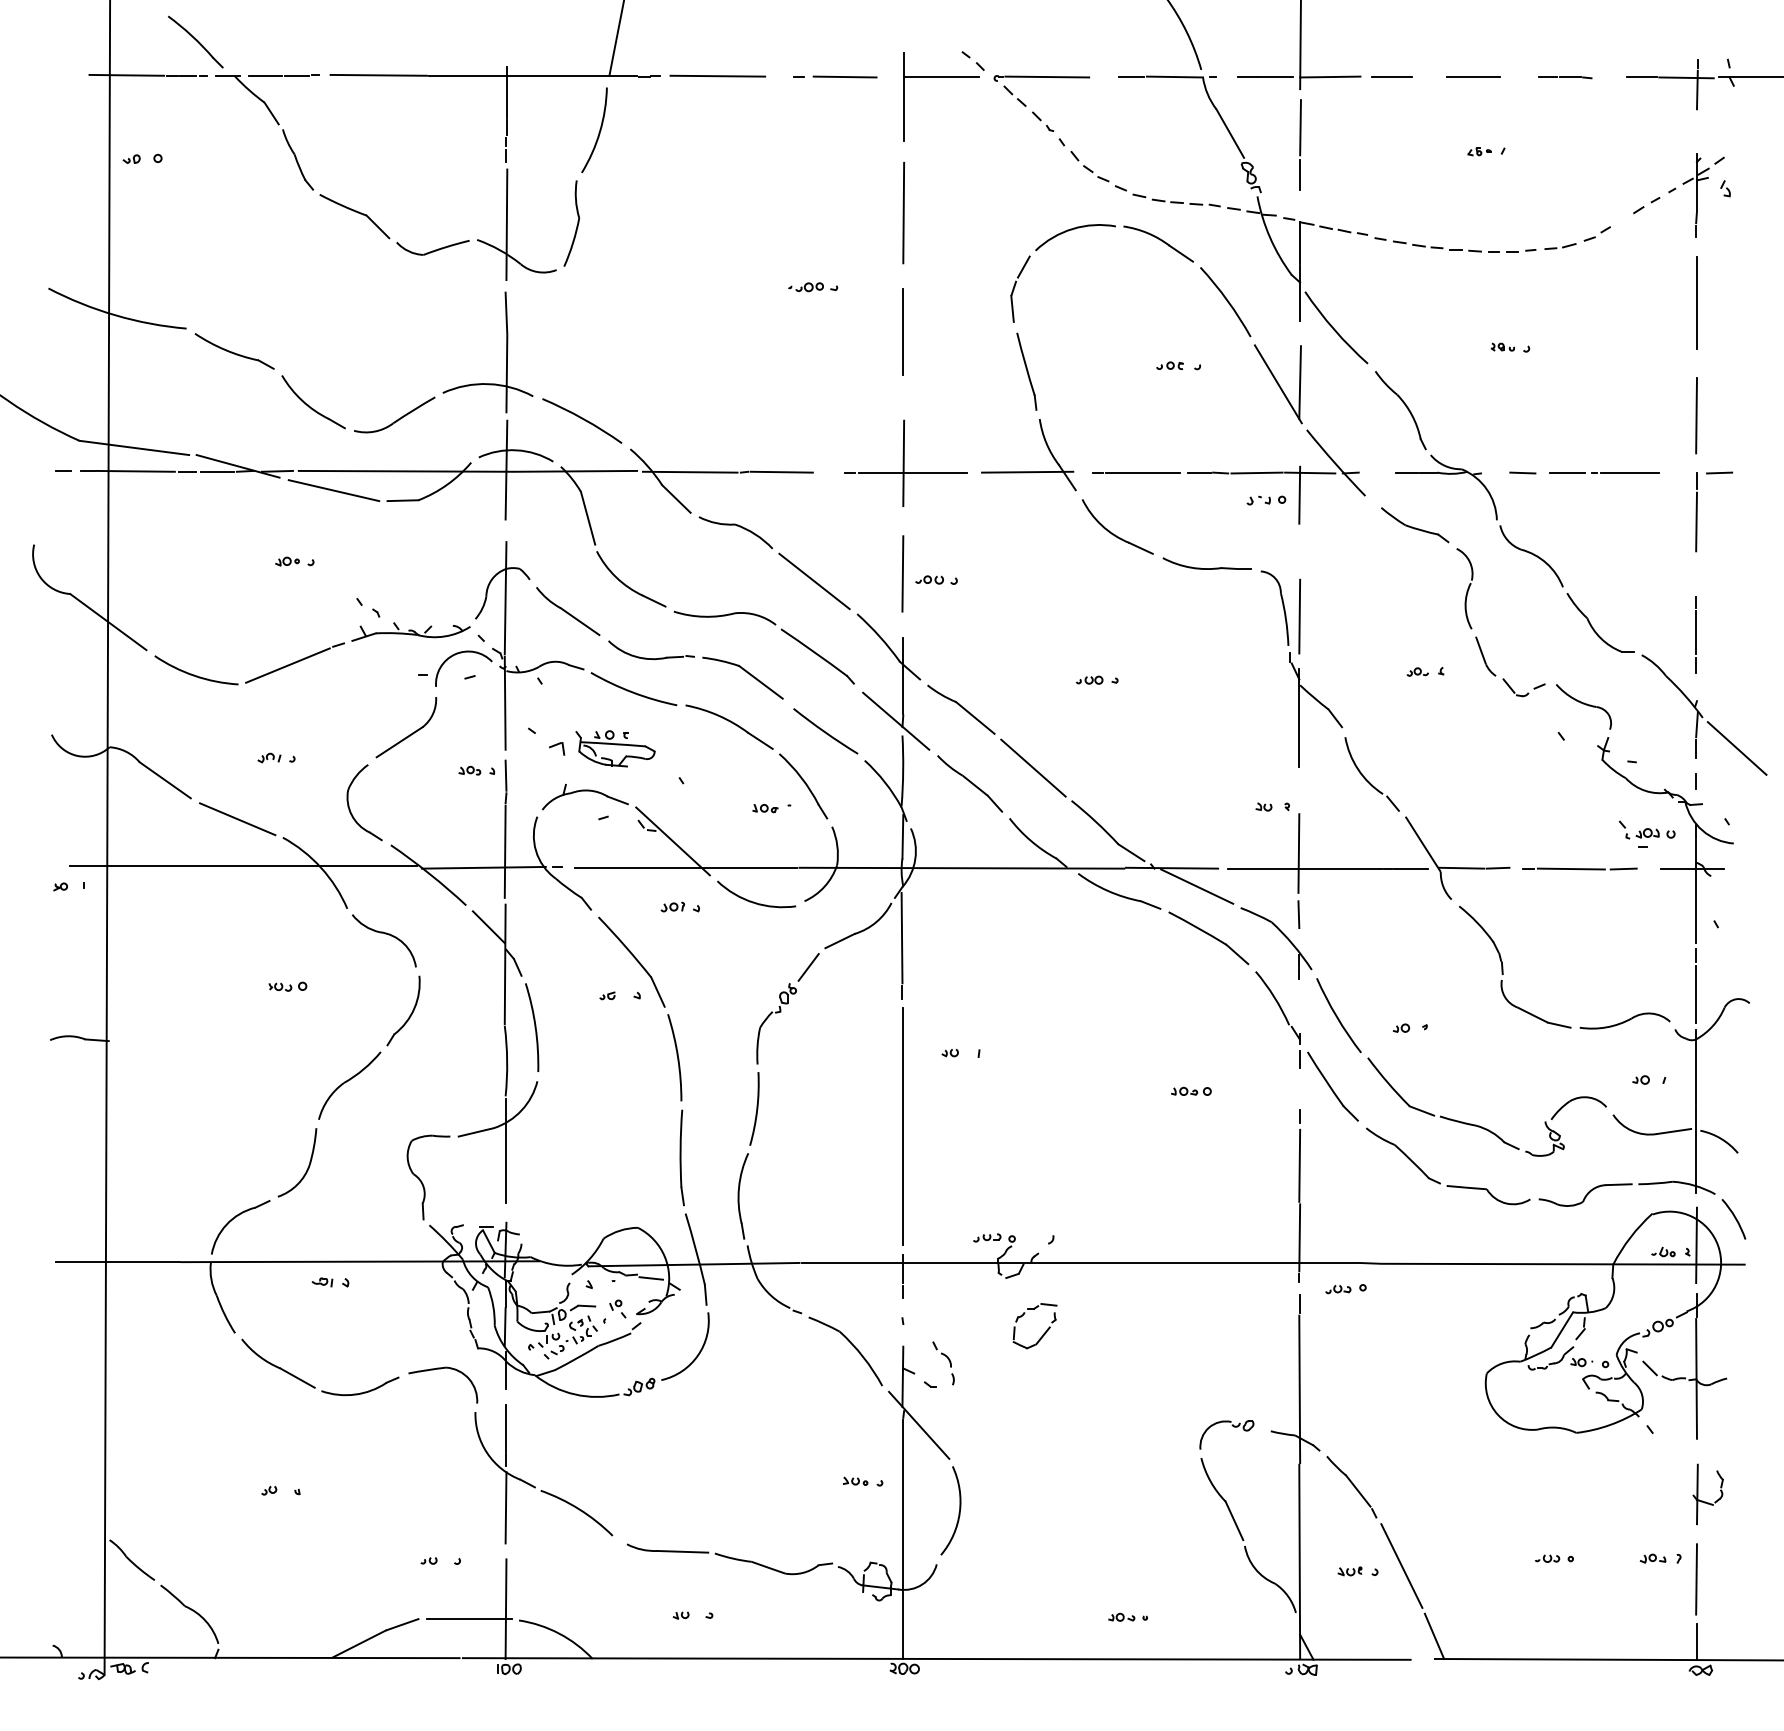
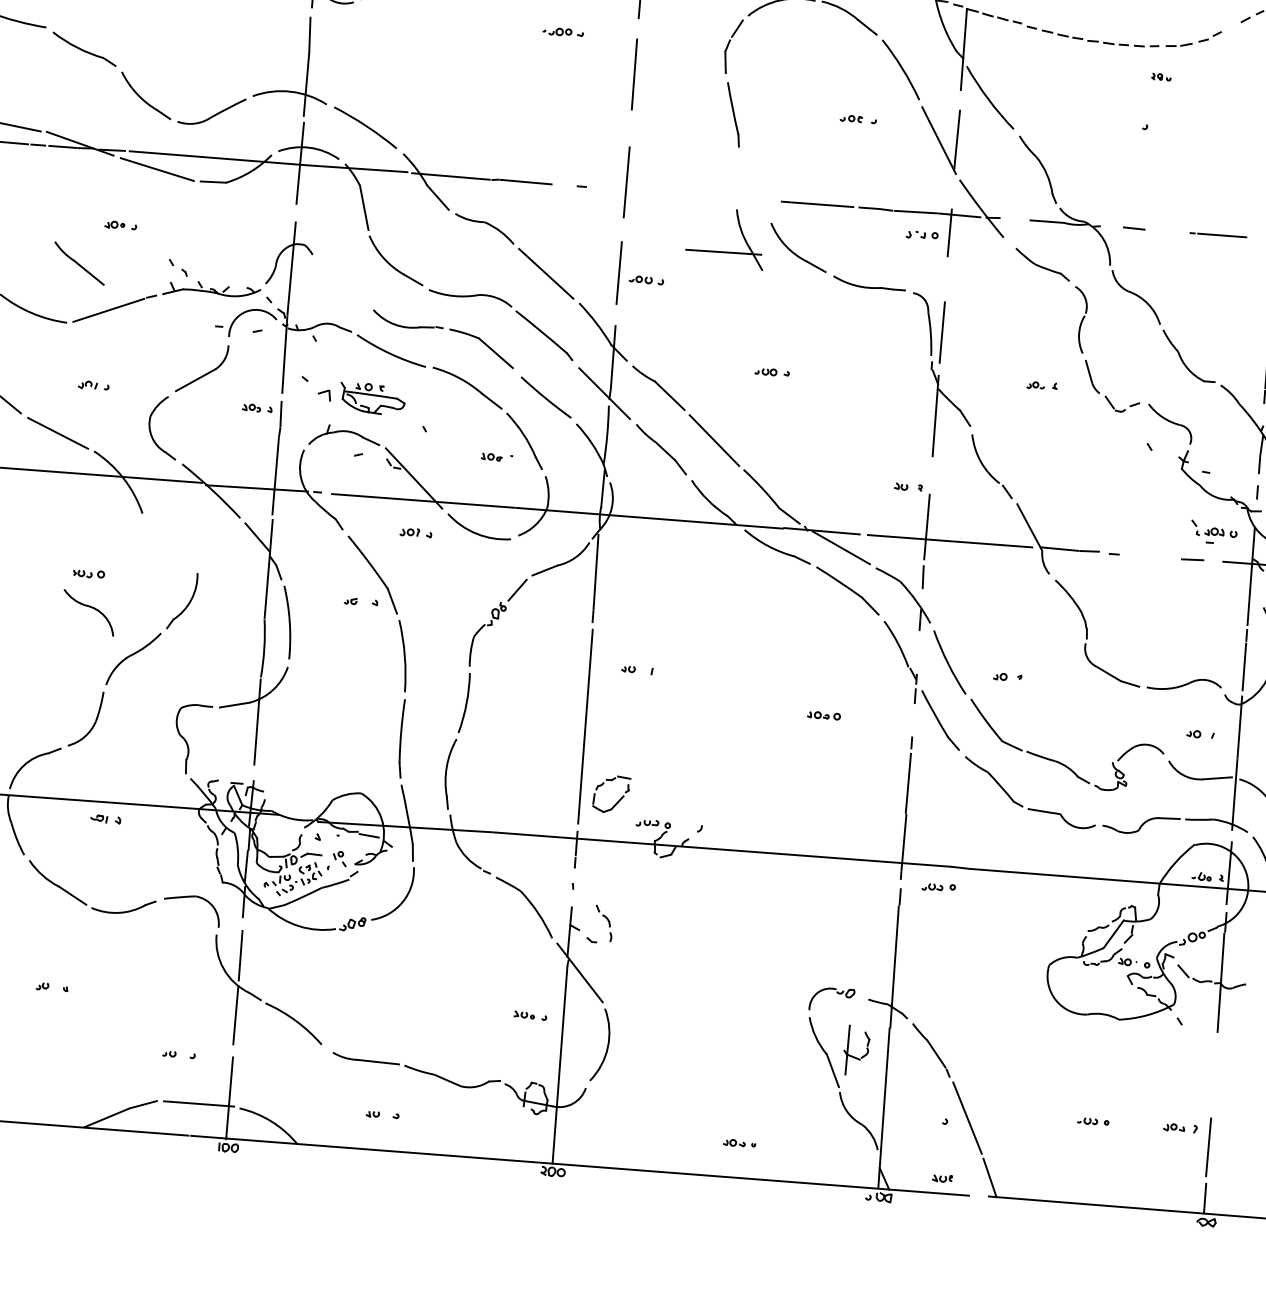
part: (1502, 346) -> (1161, 76), moved
part: (1028, 471) -> (724, 251), moved
line: (912, 472) -> (633, 190), removed
line: (1567, 473) -> (1170, 231), removed
part: (568, 611) -> (79, 263), moved
line: (1570, 868) -> (1148, 556), removed
part: (385, 934) -> (90, 607), moved
part: (1042, 1334) -> (617, 801), moved
part: (1705, 1501) -> (853, 1056), moved
part: (1349, 1571) -> (942, 1178), moved

